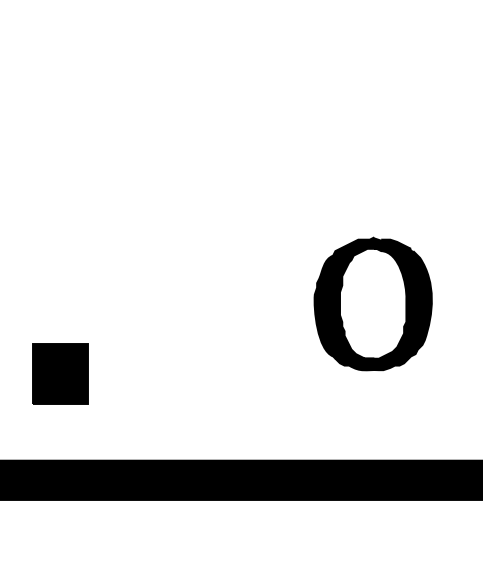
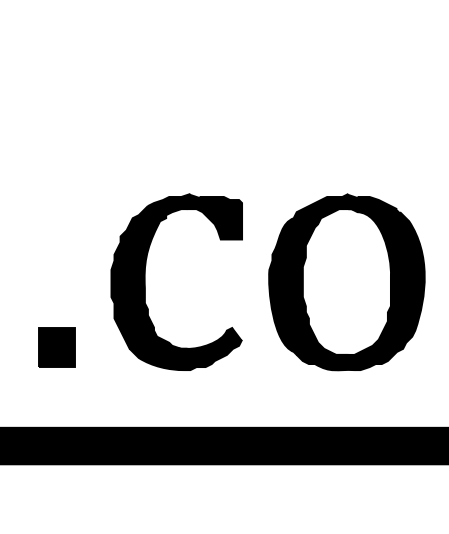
part: (156, 303) -> (145, 281), added
part: (372, 303) -> (346, 281), size x1.43
part: (60, 373) -> (56, 346), size x0.71

